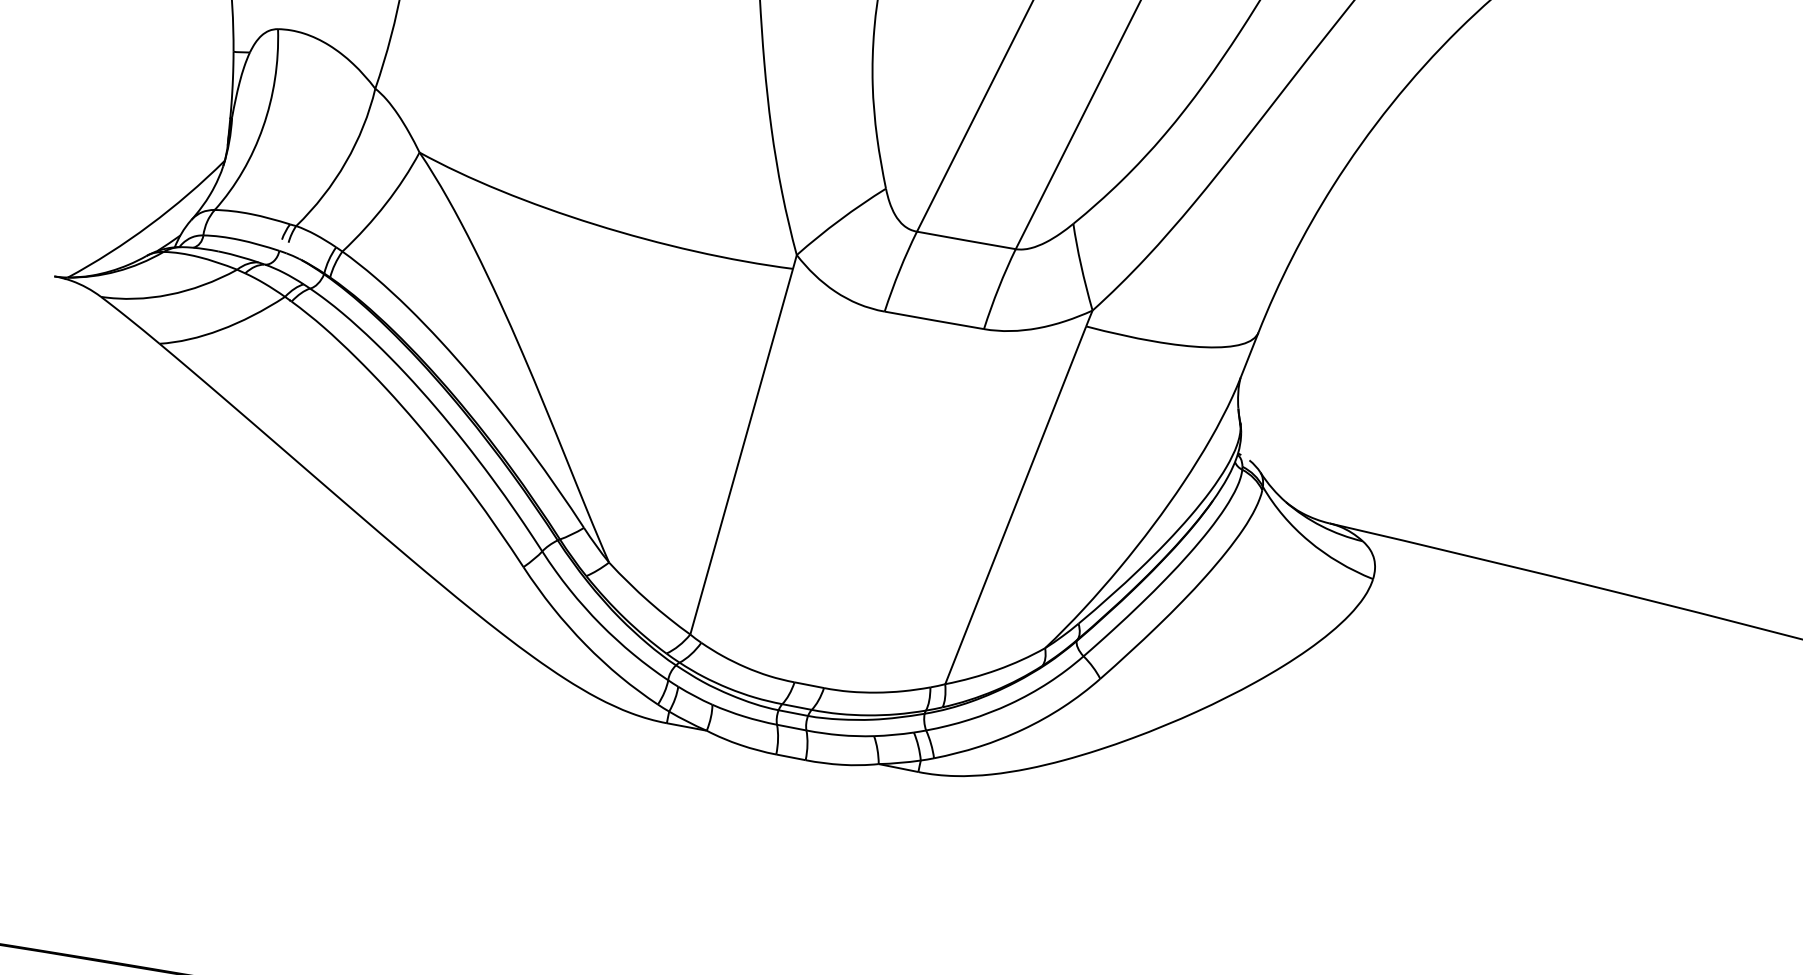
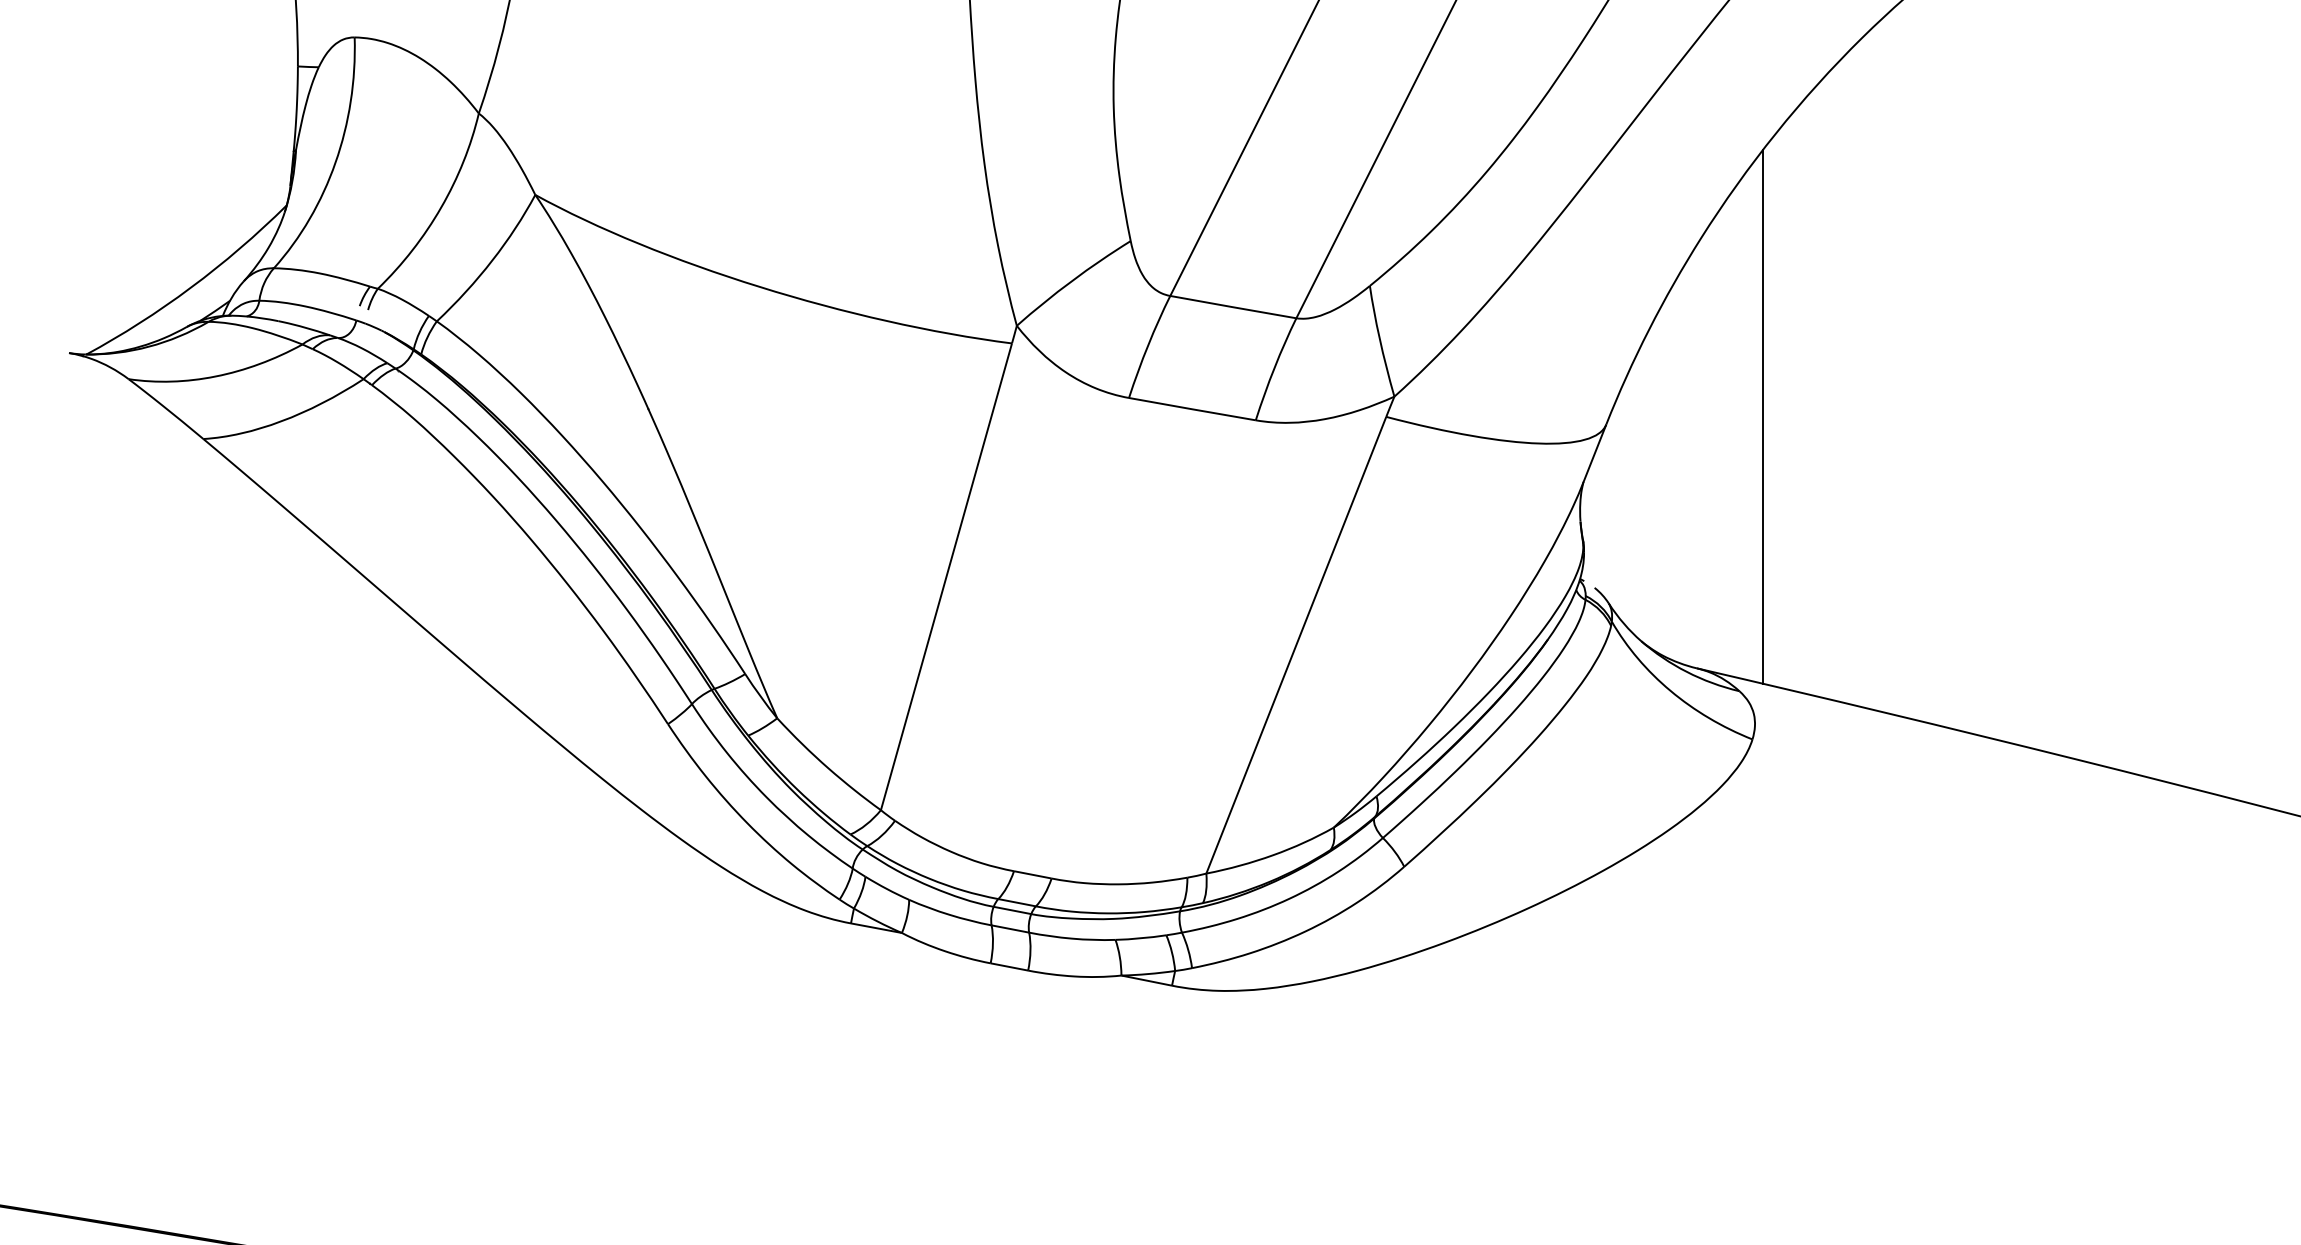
line: (1381, 326) -> (1763, 416), added

